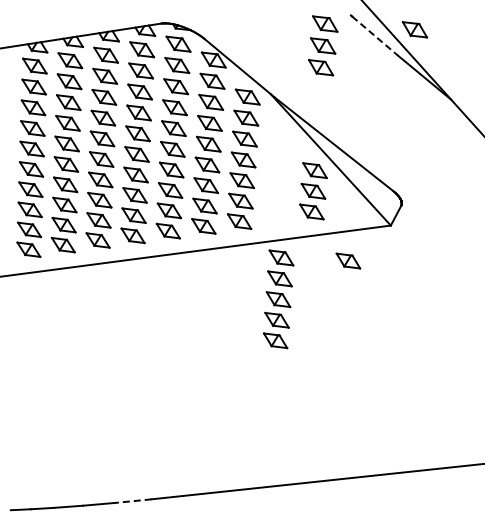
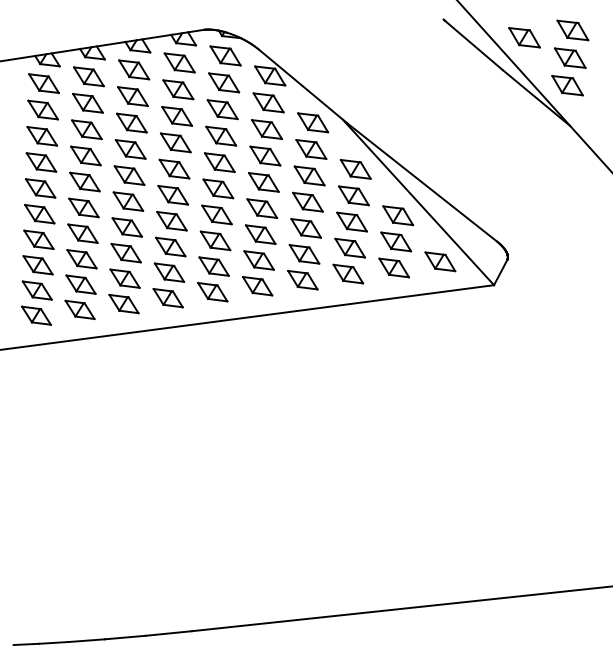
line: (375, 36) -> (474, 46), dashed -> solid
part: (323, 45) -> (570, 57), moved
part: (348, 260) -> (440, 261), moved
part: (278, 299) -> (352, 221), moved
line: (132, 501) -> (167, 633), dashed -> solid

